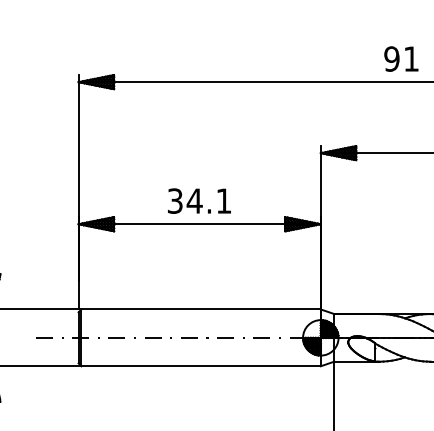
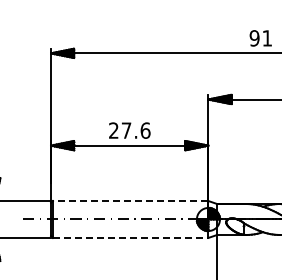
text: (199, 200) -> (129, 130), 34.1 -> 27.6
line: (200, 310) -> (130, 201), solid -> dashed
line: (200, 365) -> (130, 237), solid -> dashed

